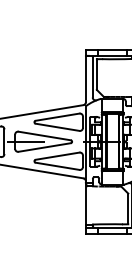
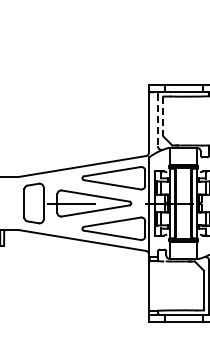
line: (97, 74) -> (163, 116), solid -> dashed
line: (92, 77) -> (157, 120), solid -> dashed

